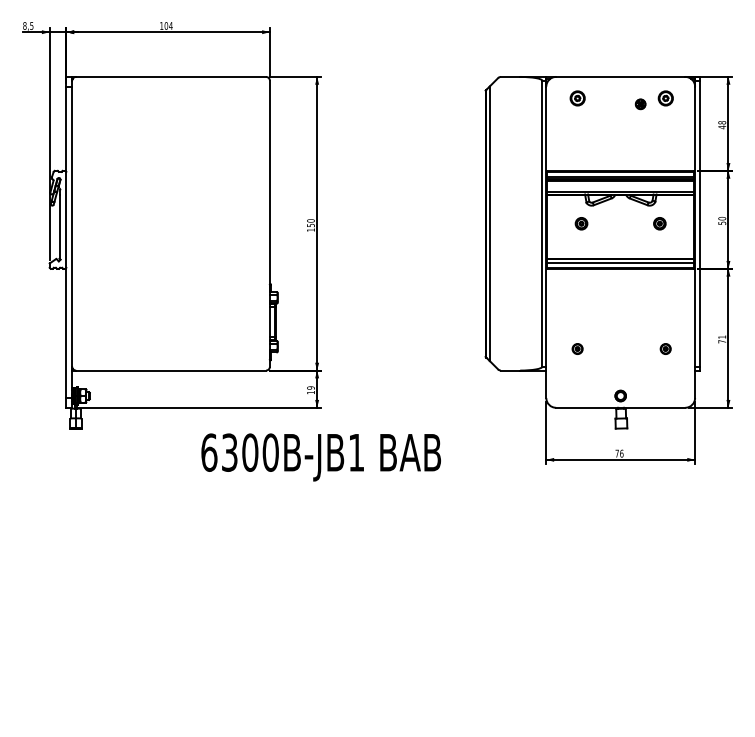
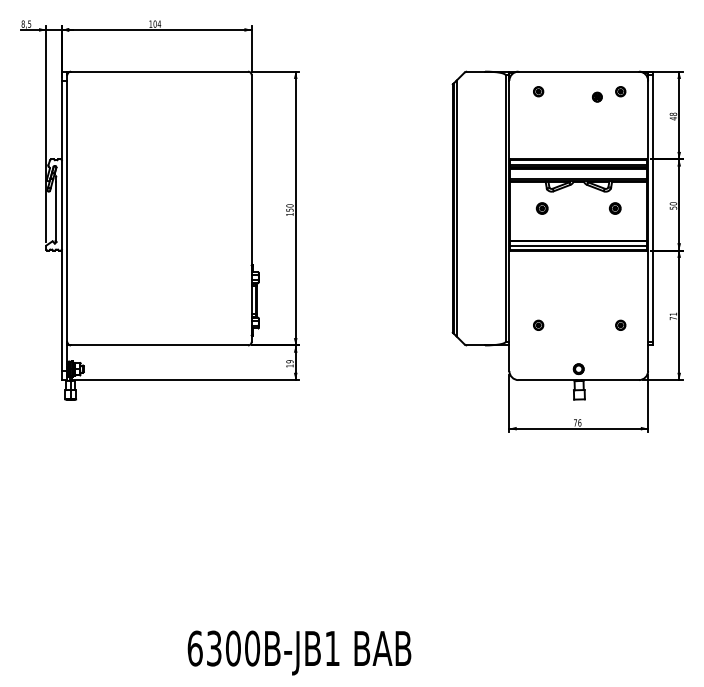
part: (577, 98) -> (538, 91), size x0.71
part: (665, 98) -> (620, 91), size x0.71
text: (320, 457) -> (298, 653), moved

